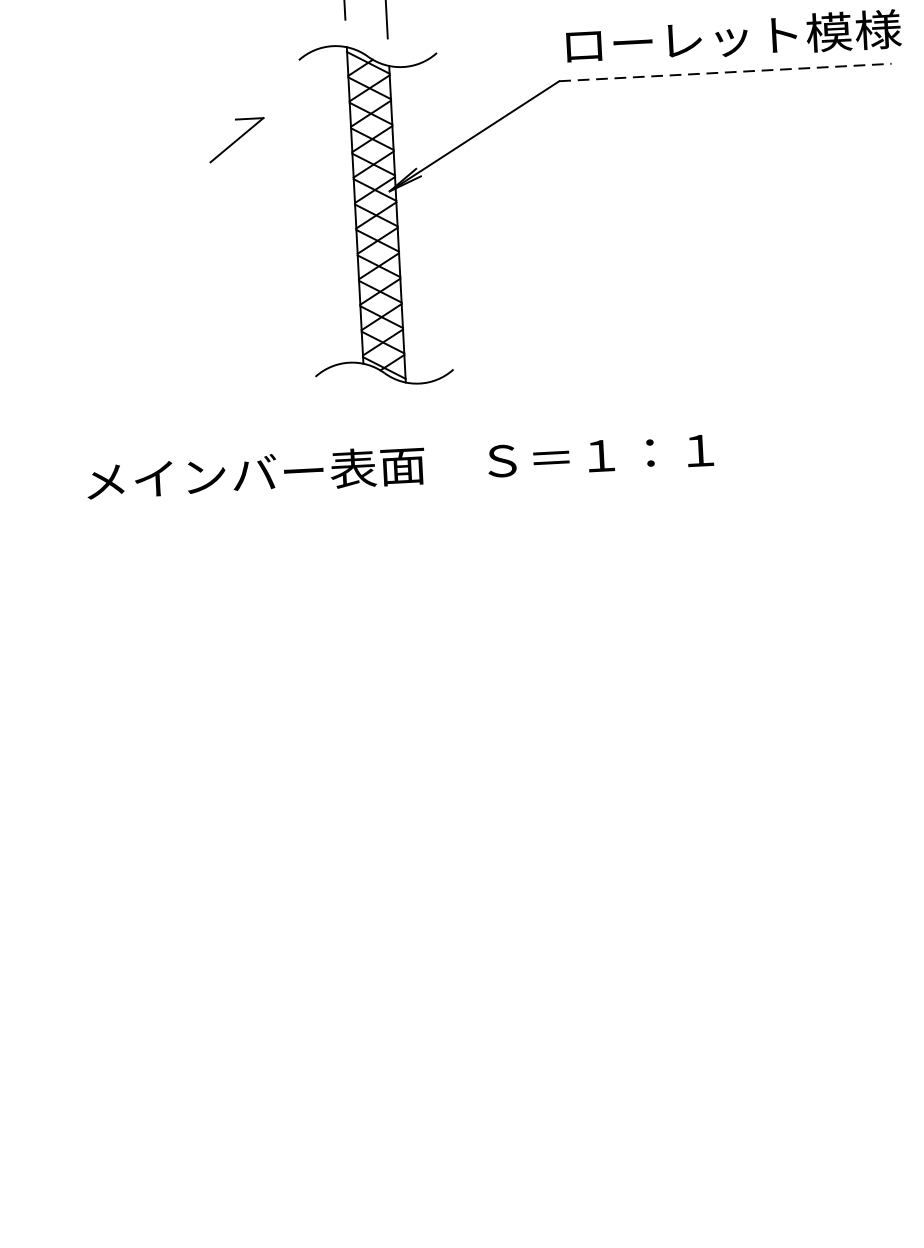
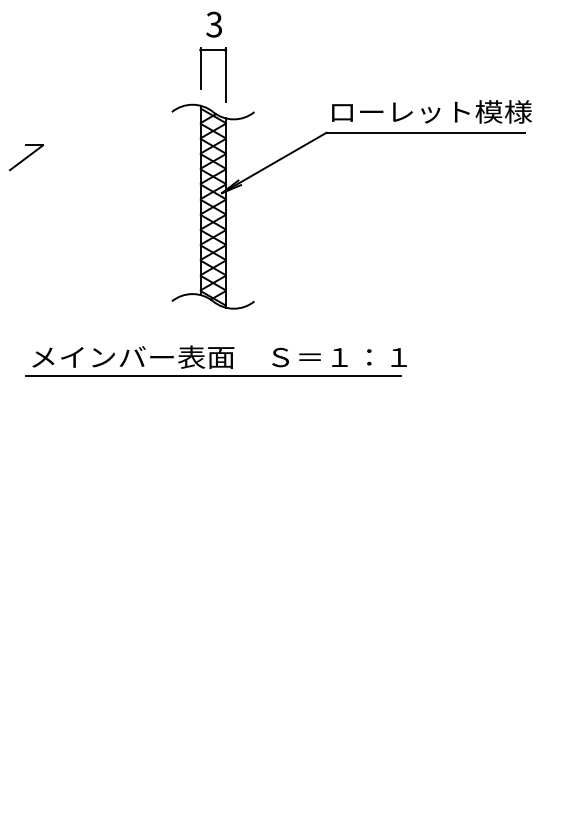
line: (726, 72) -> (426, 132), dashed -> solid
part: (237, 139) -> (26, 157), moved
line: (389, 497) -> (212, 375), added

